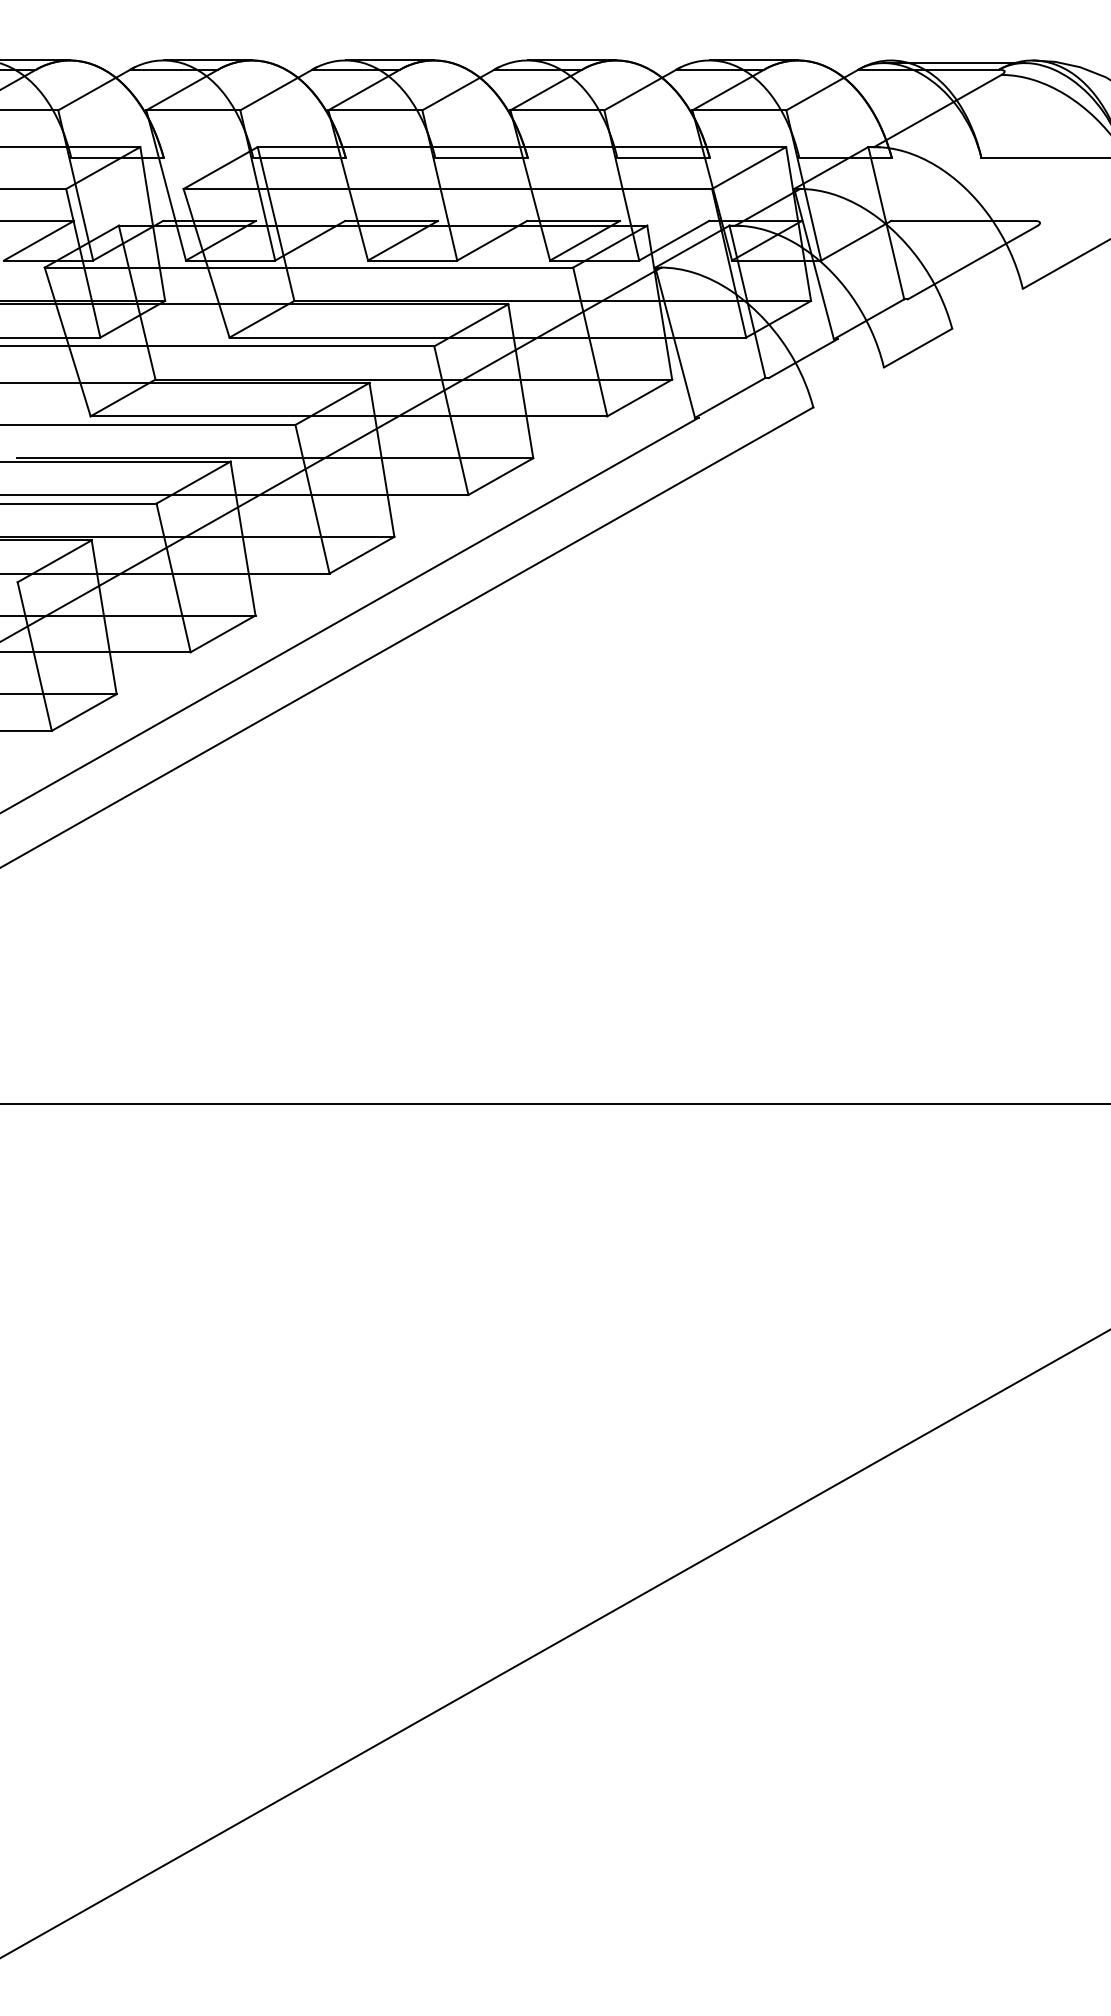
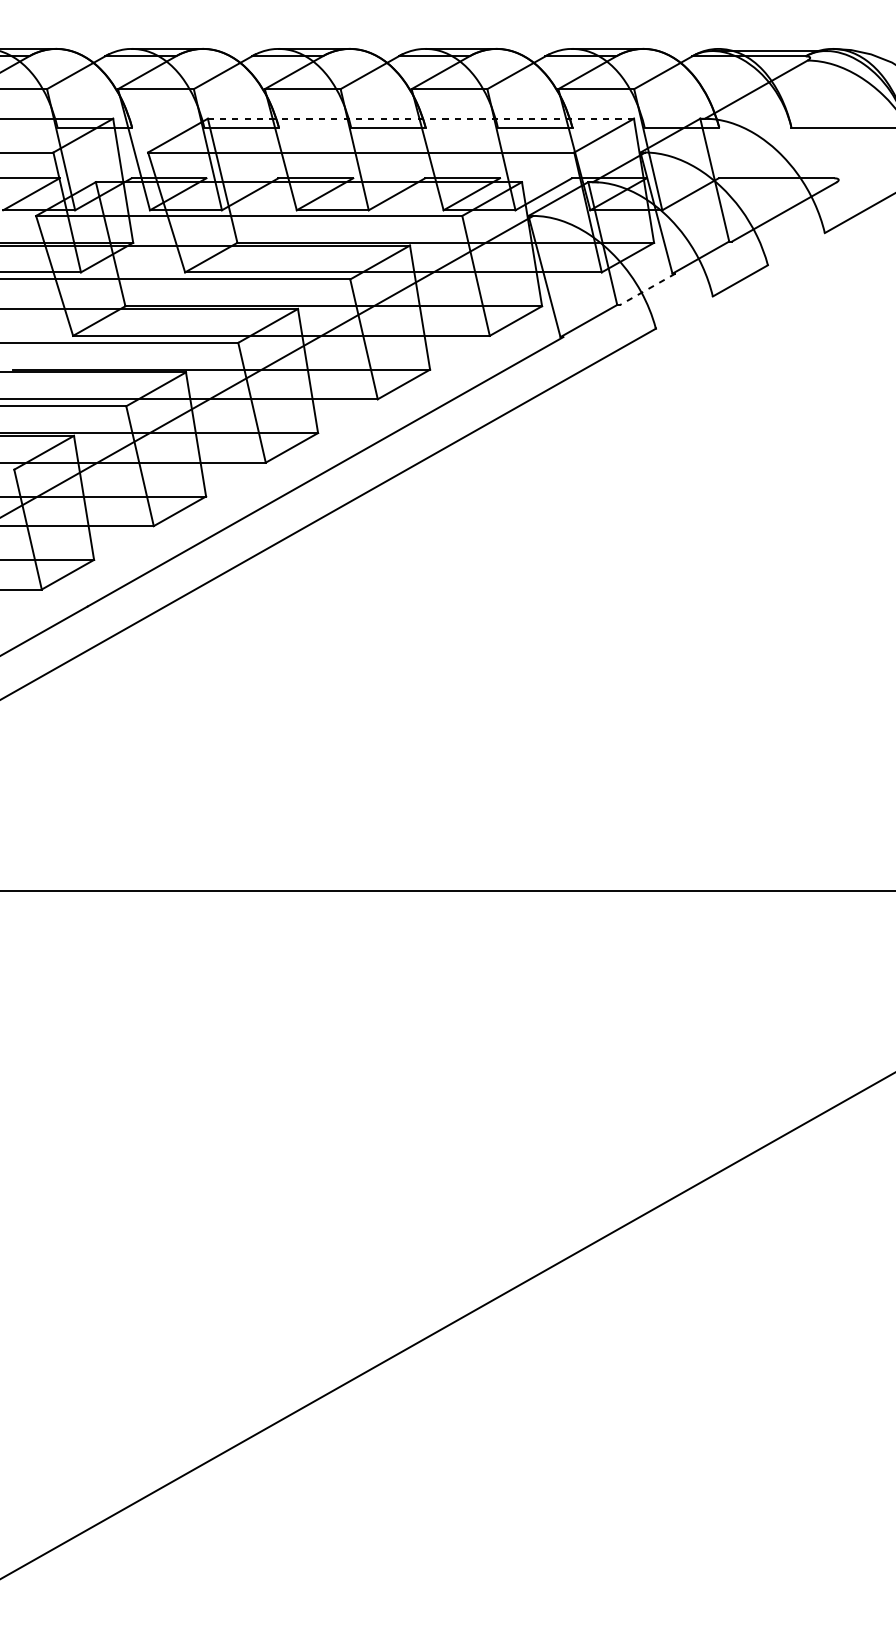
line: (521, 147) -> (420, 119), solid -> dashed
line: (802, 358) -> (647, 289), solid -> dashed

